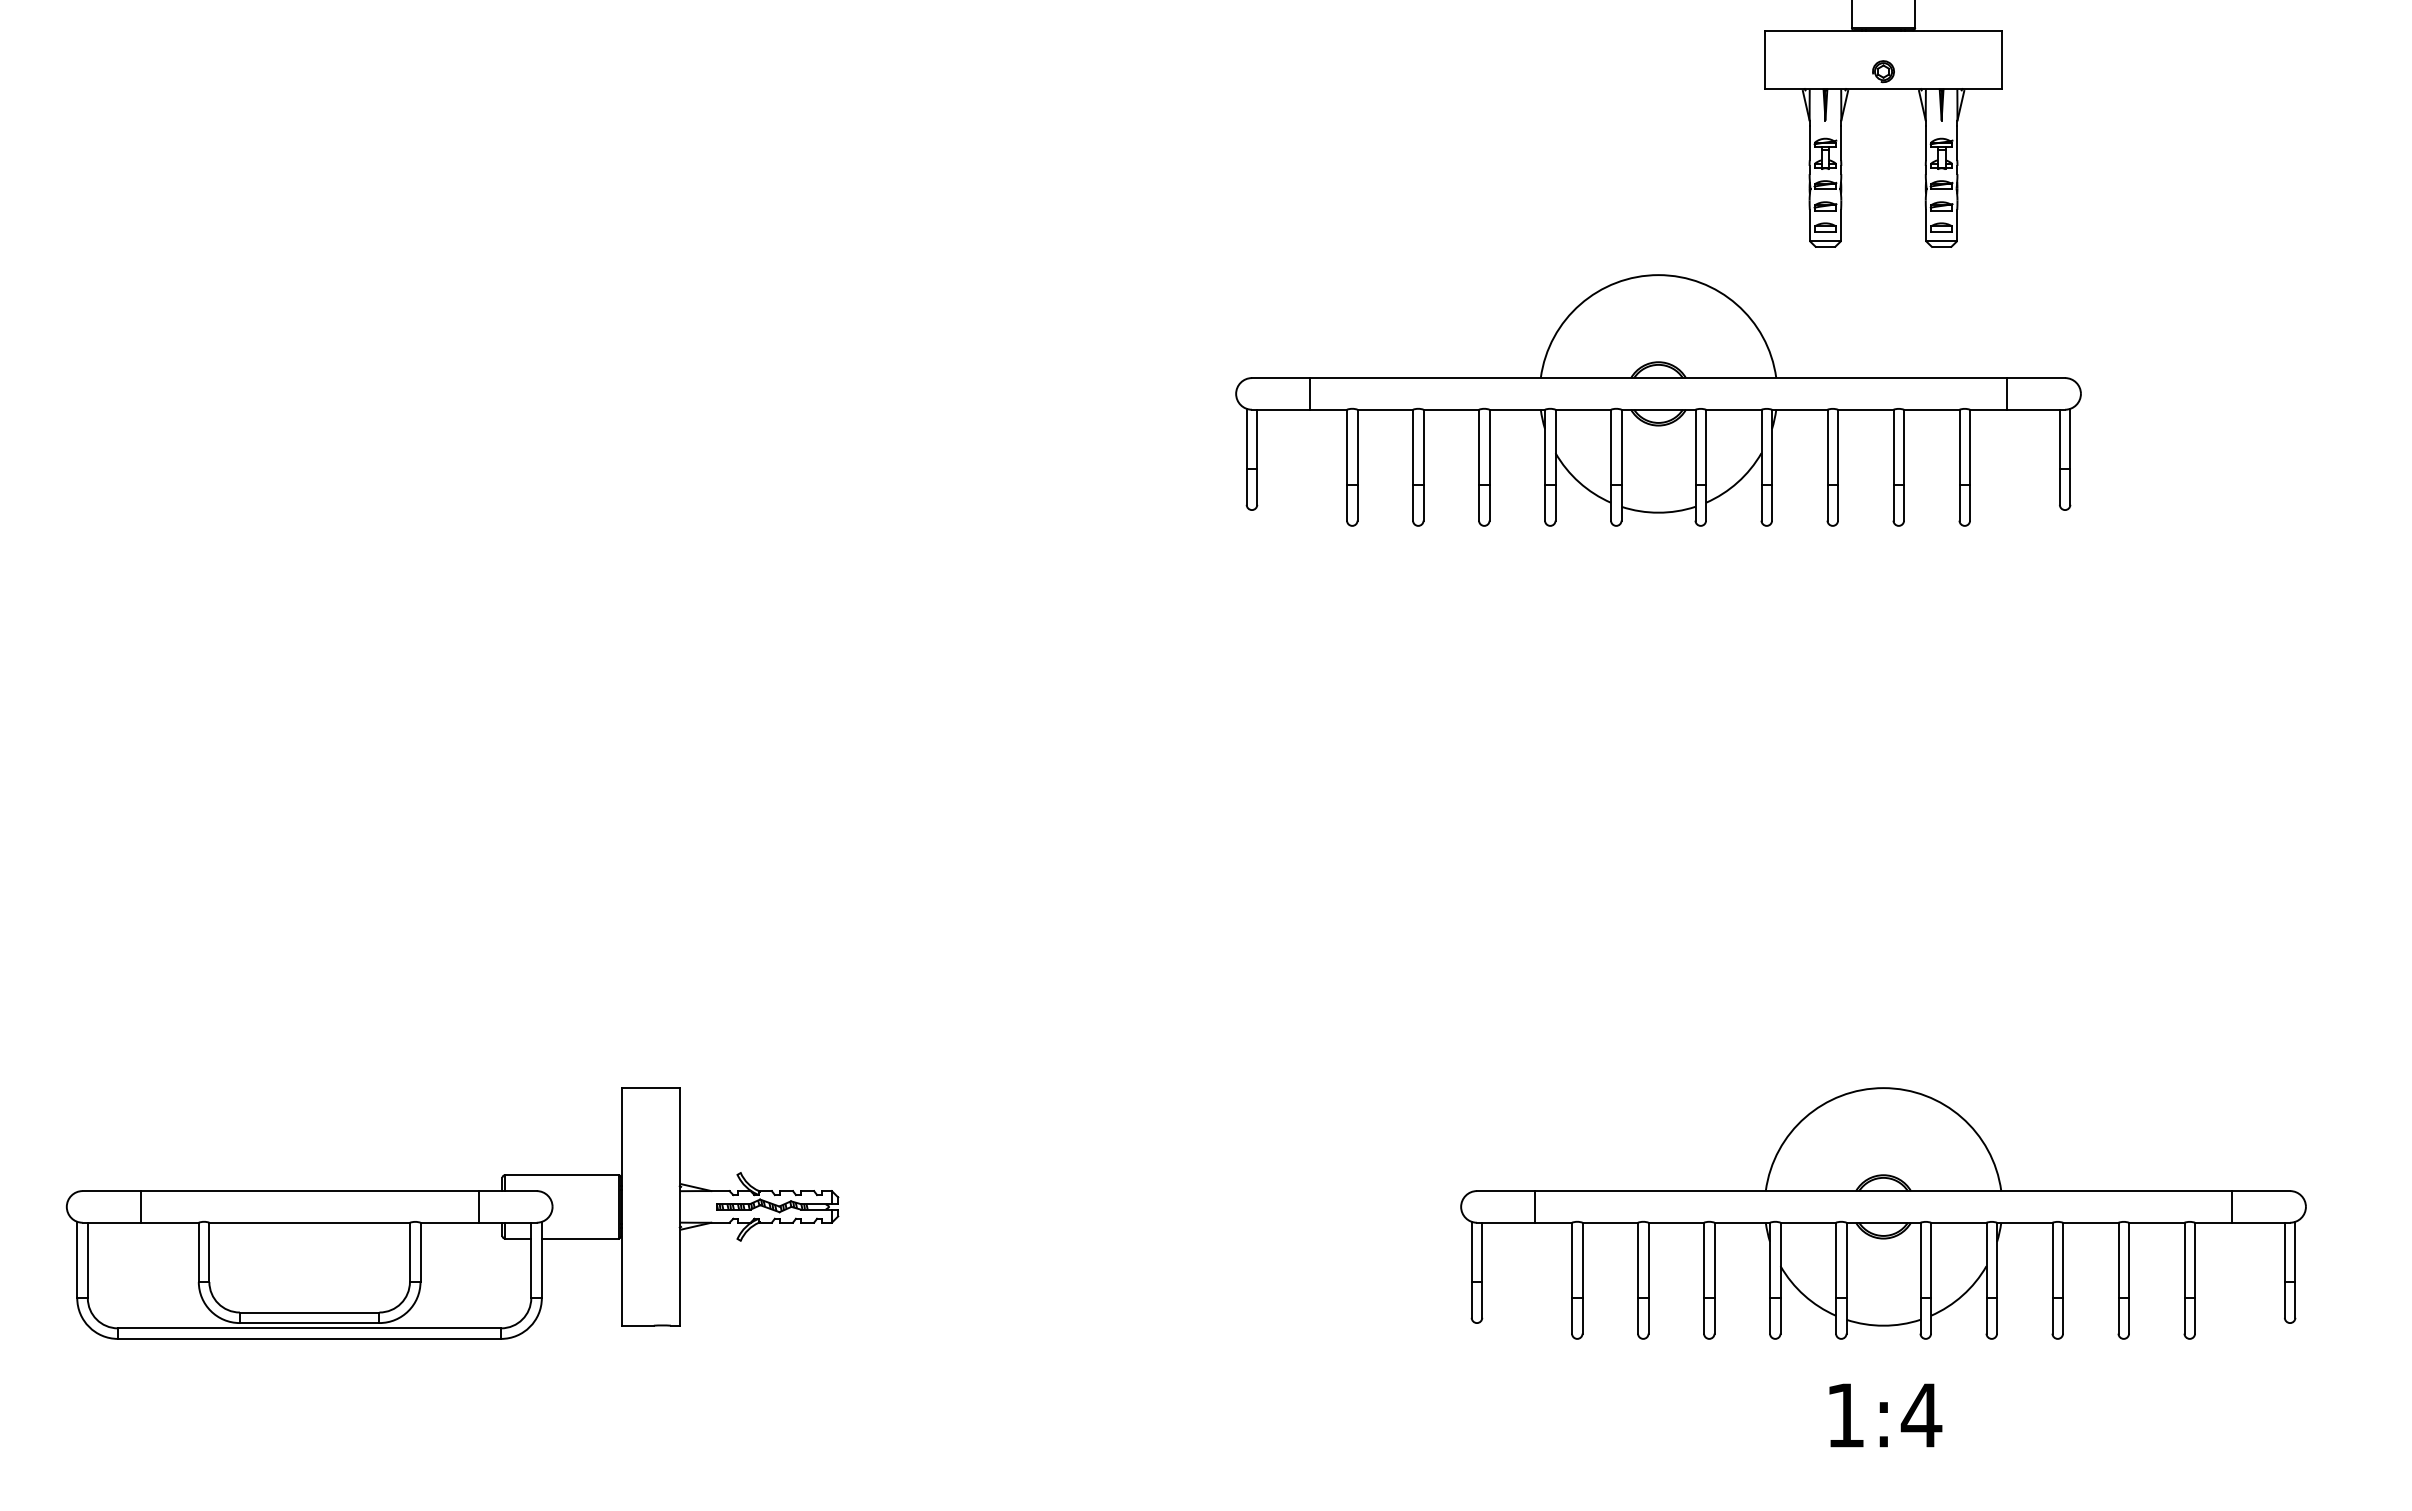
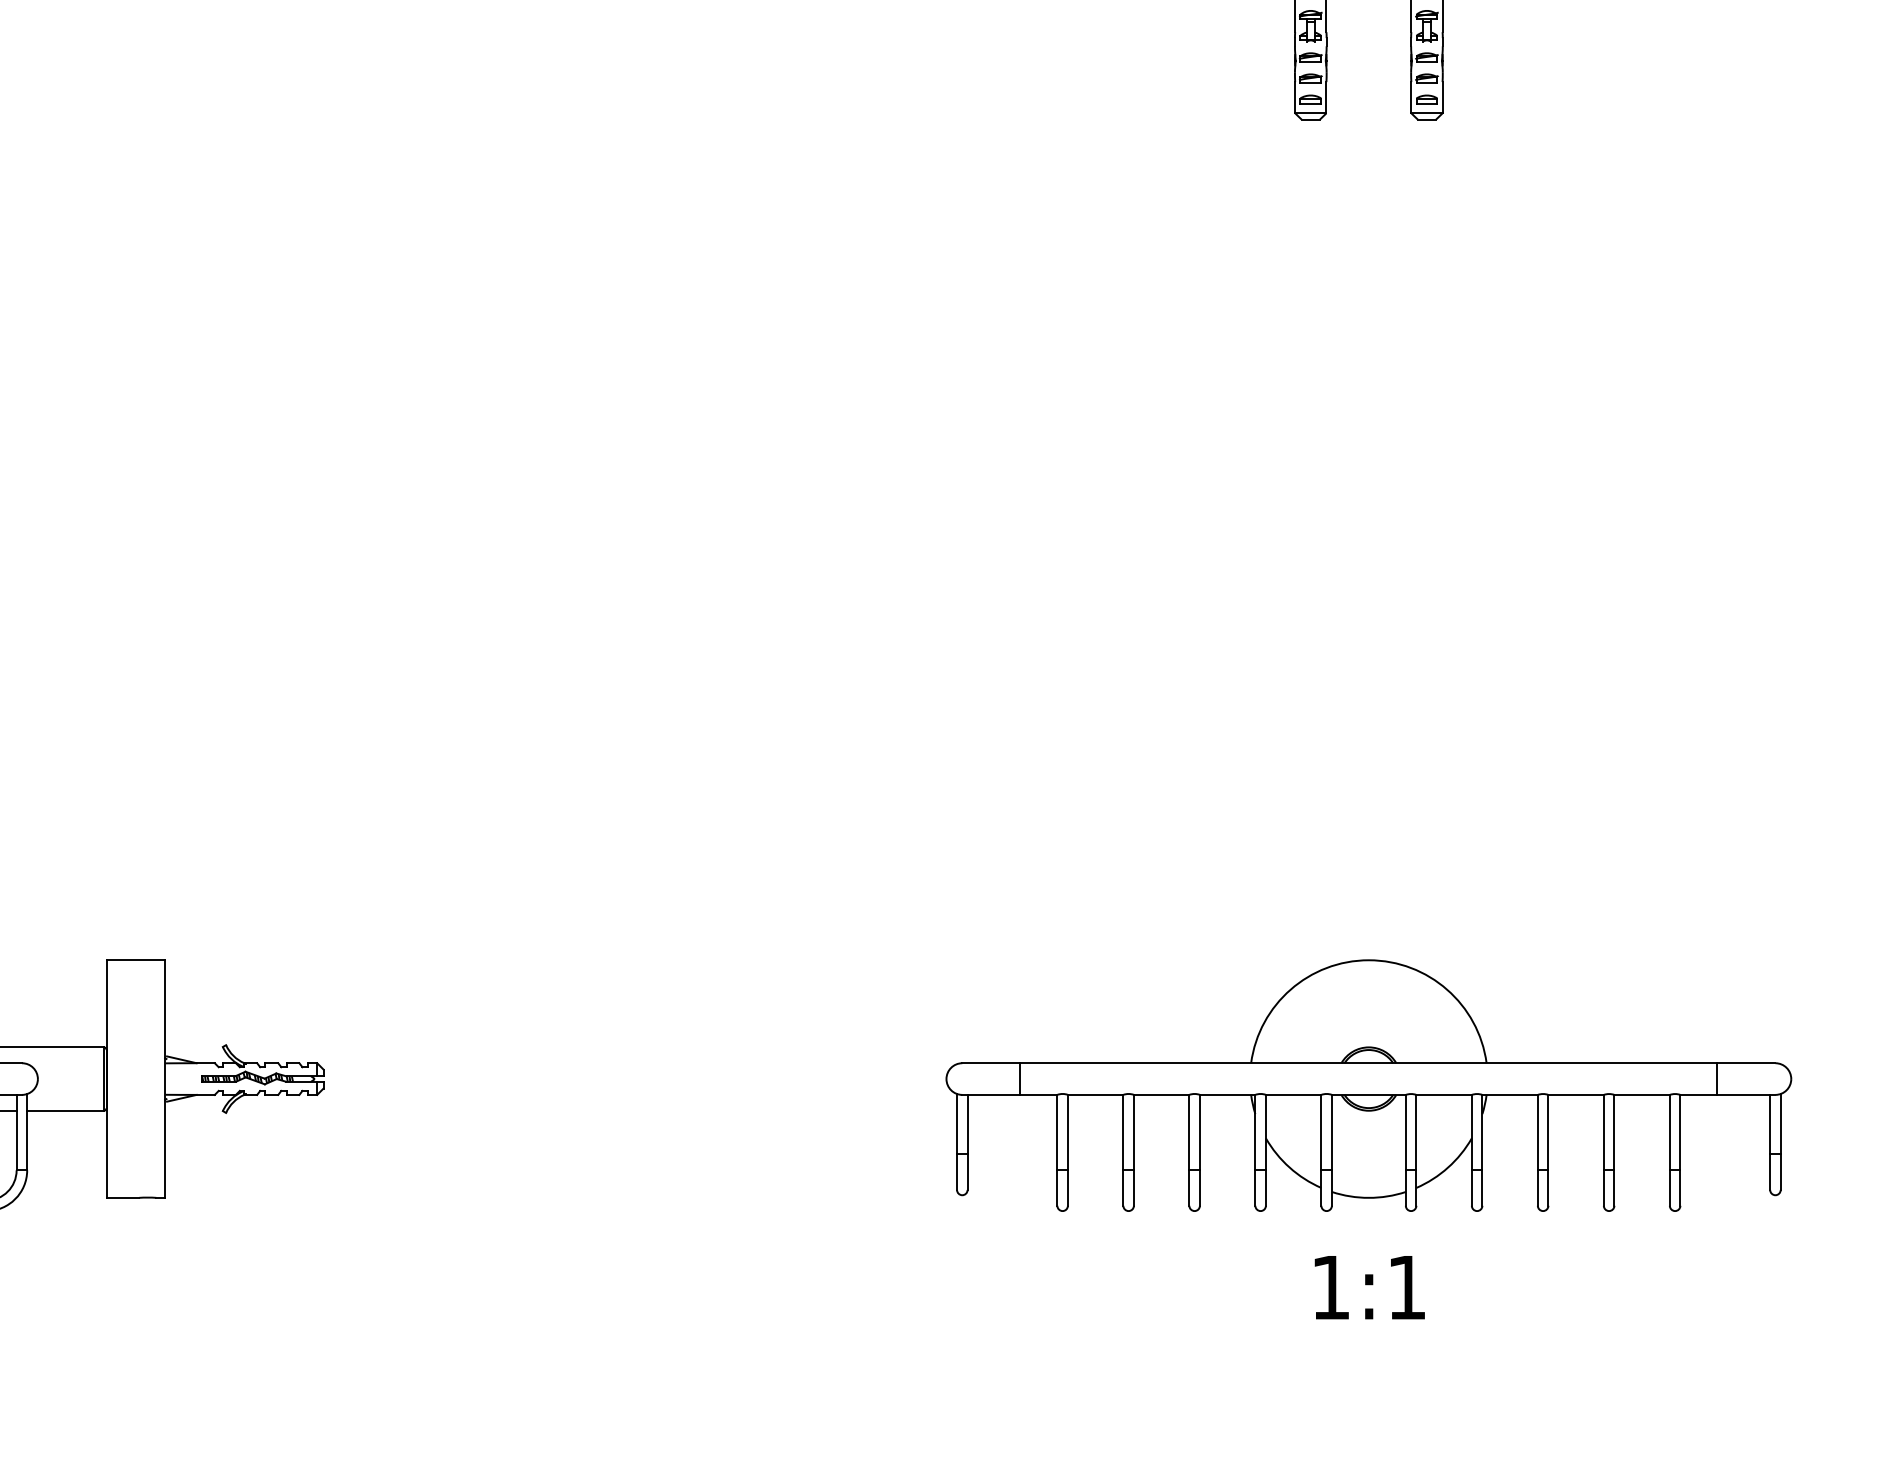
part: (1658, 400) -> (1143, 272), removed
text: (1921, 1415) -> (1406, 1287), 1:4 -> 1:1

